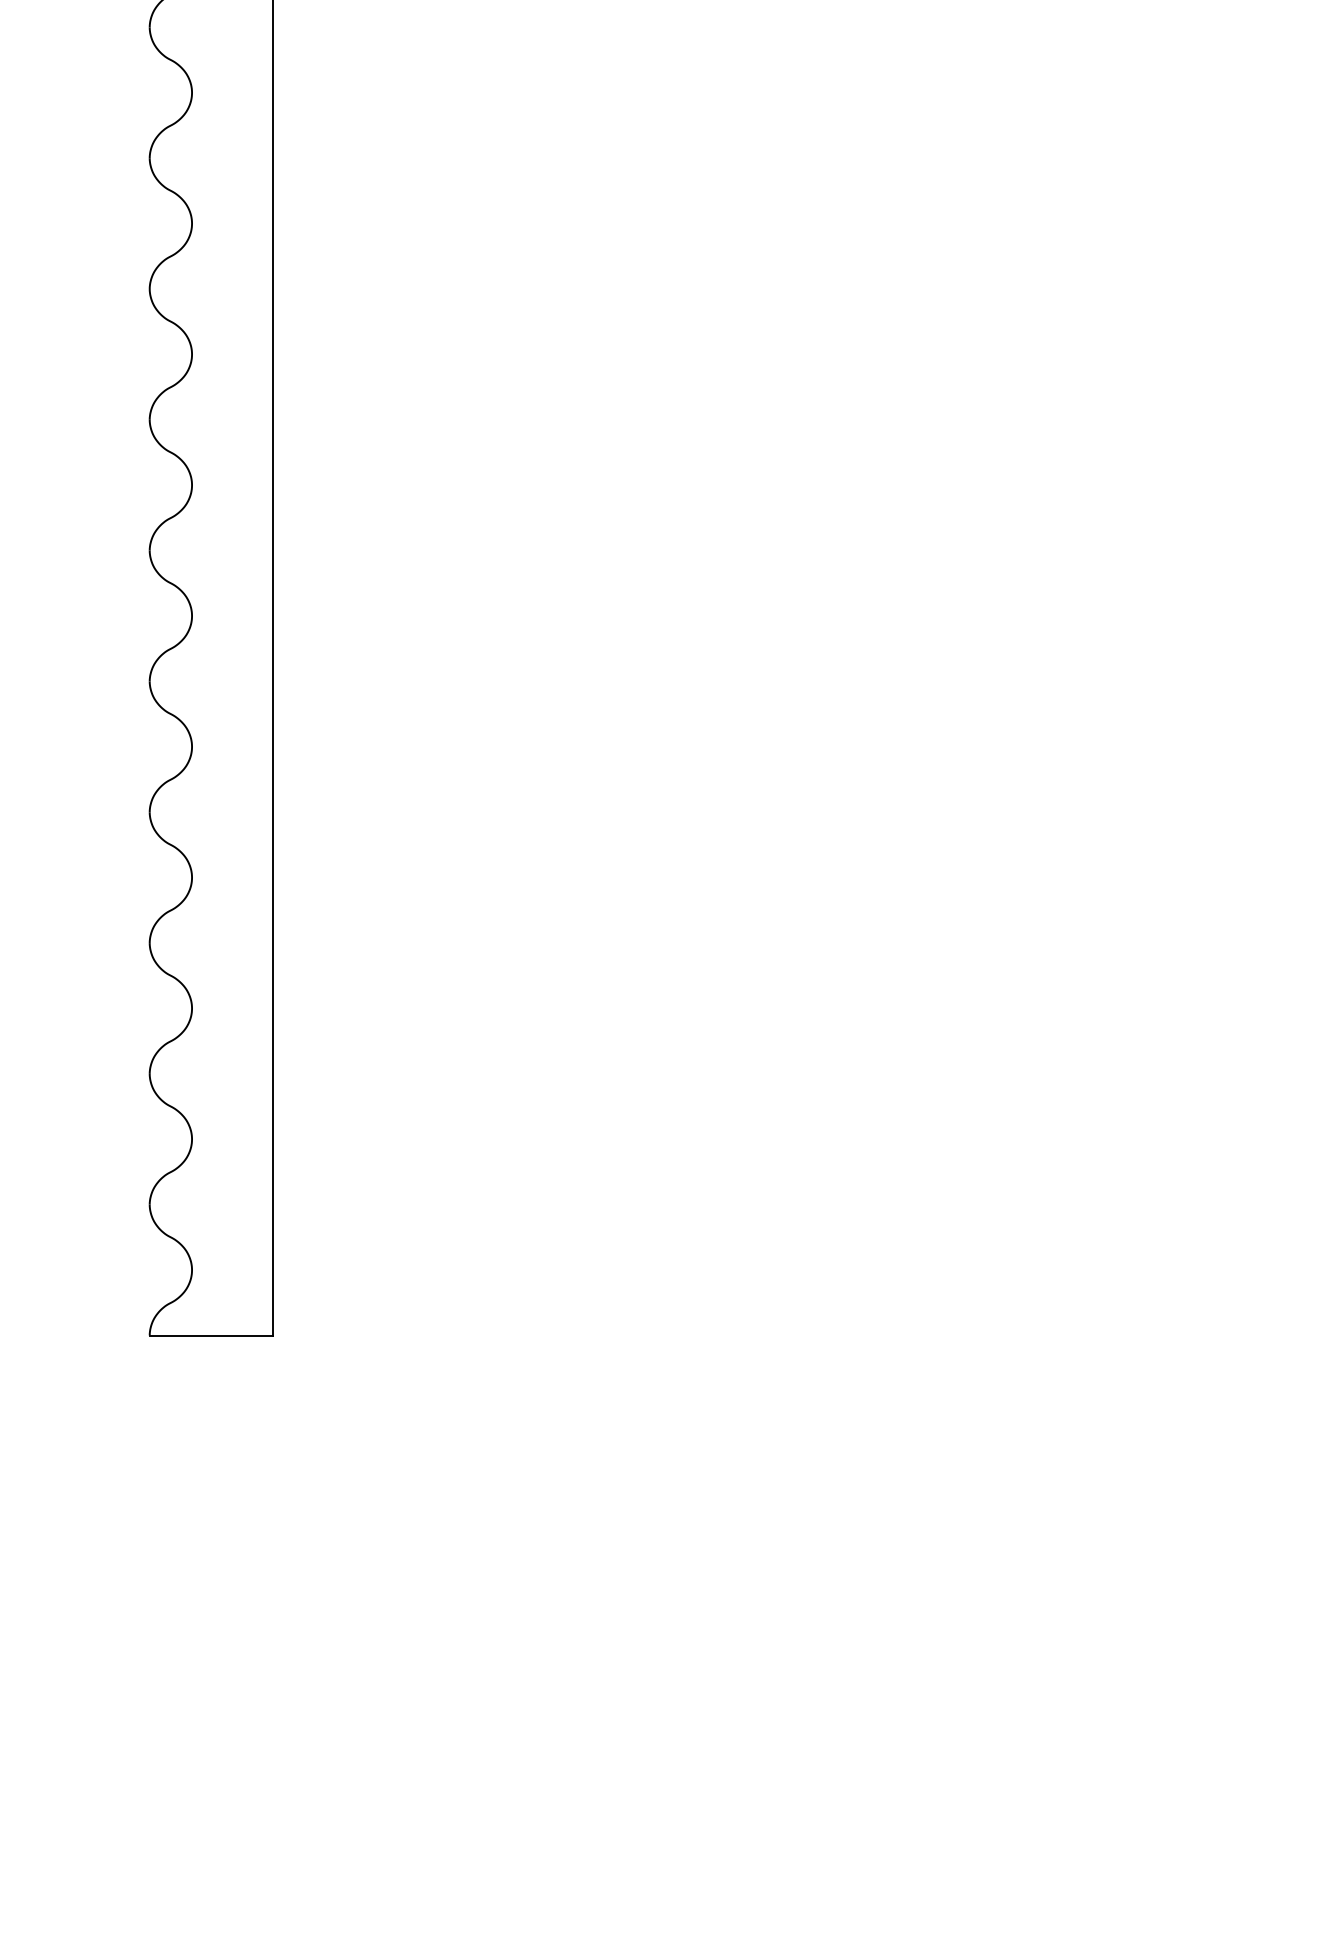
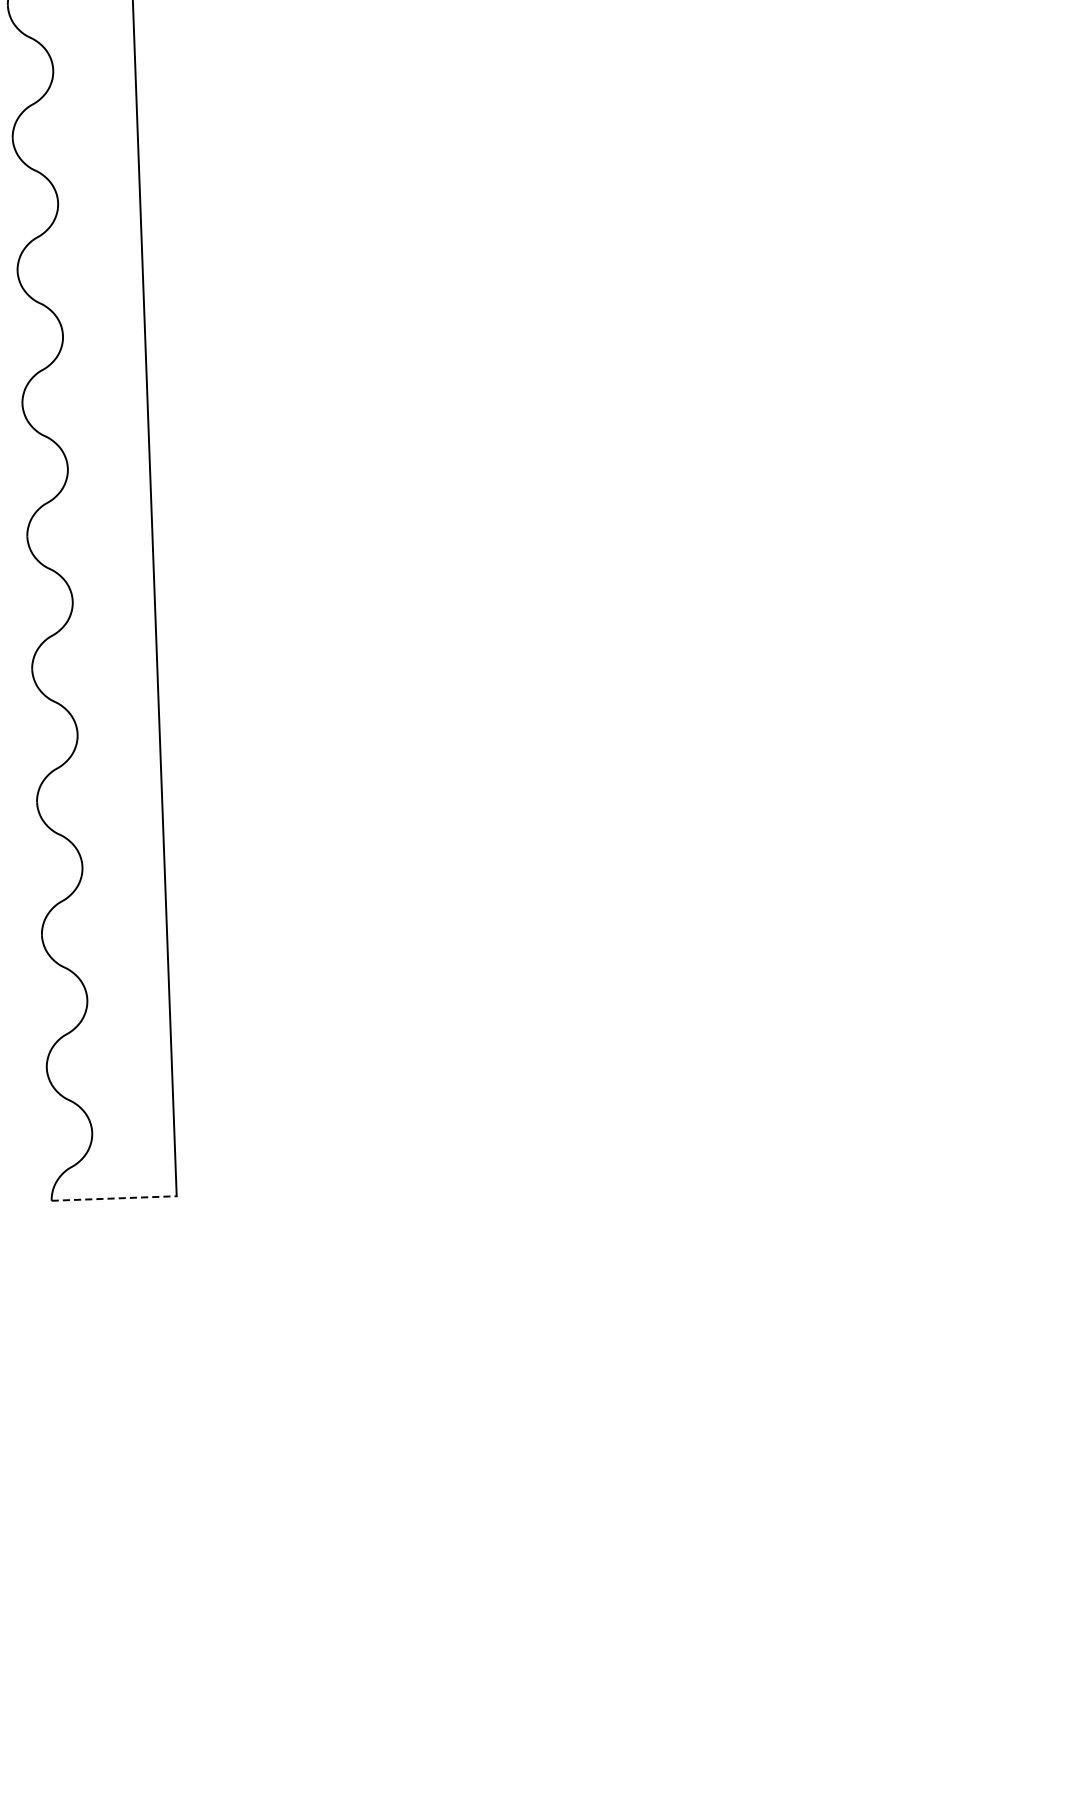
line: (211, 1335) -> (114, 1198), solid -> dashed

